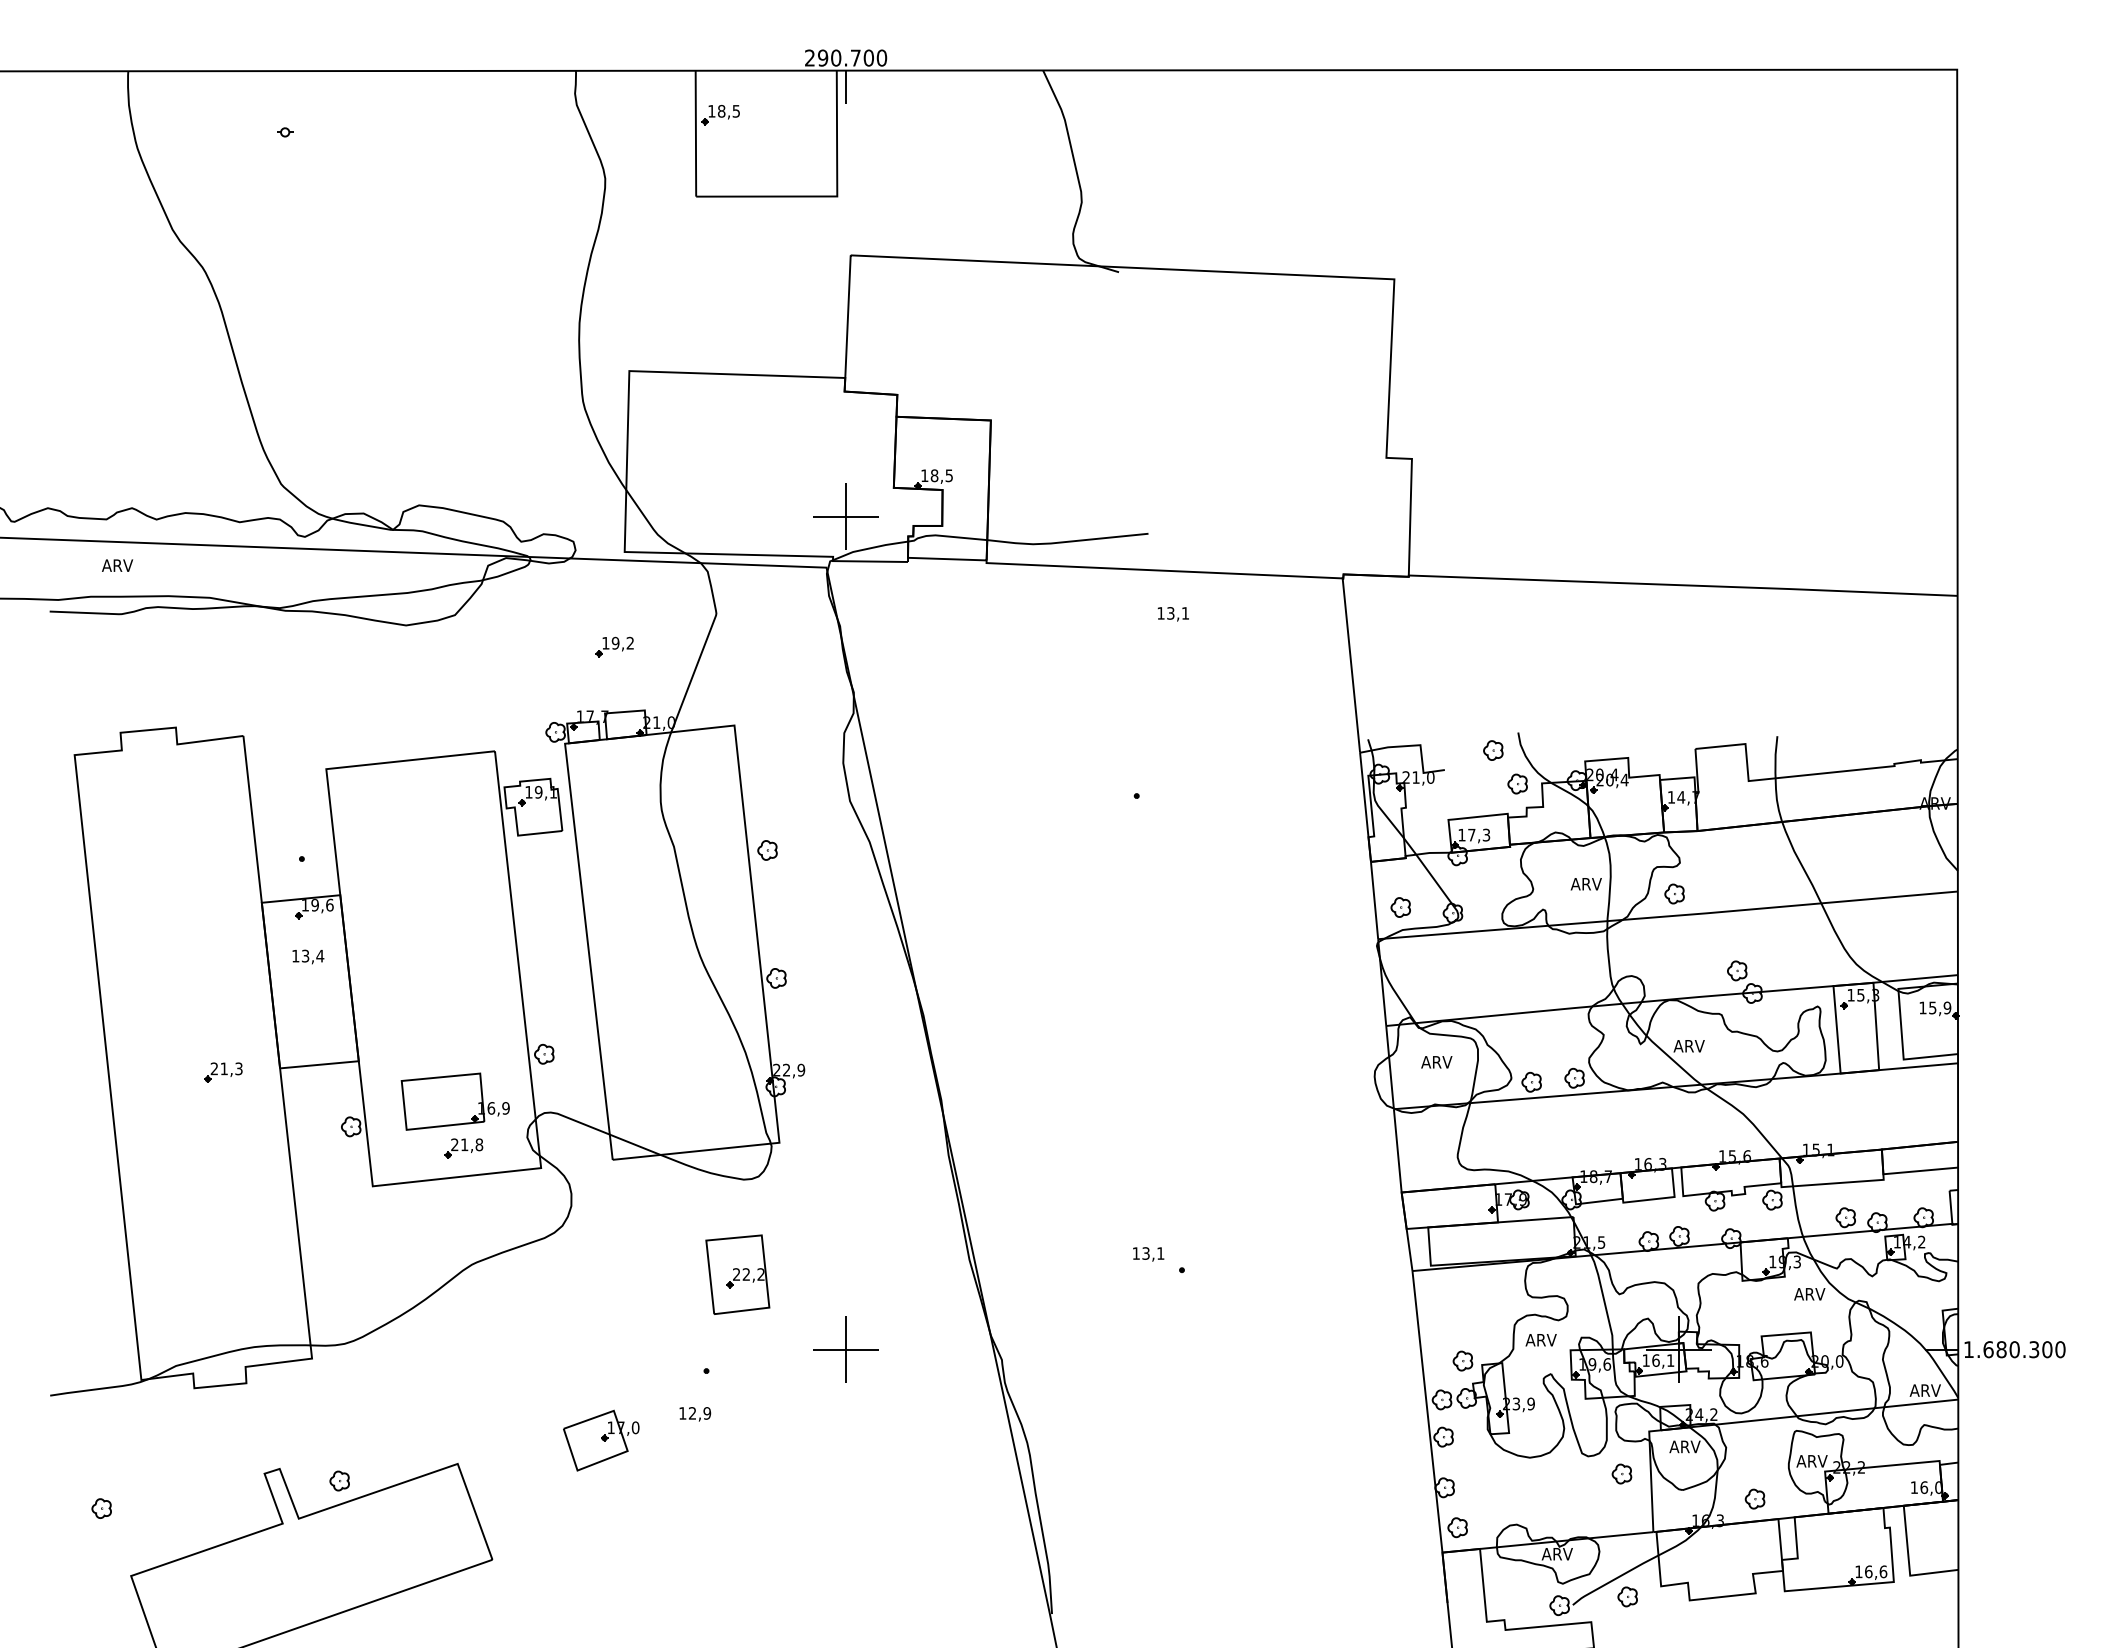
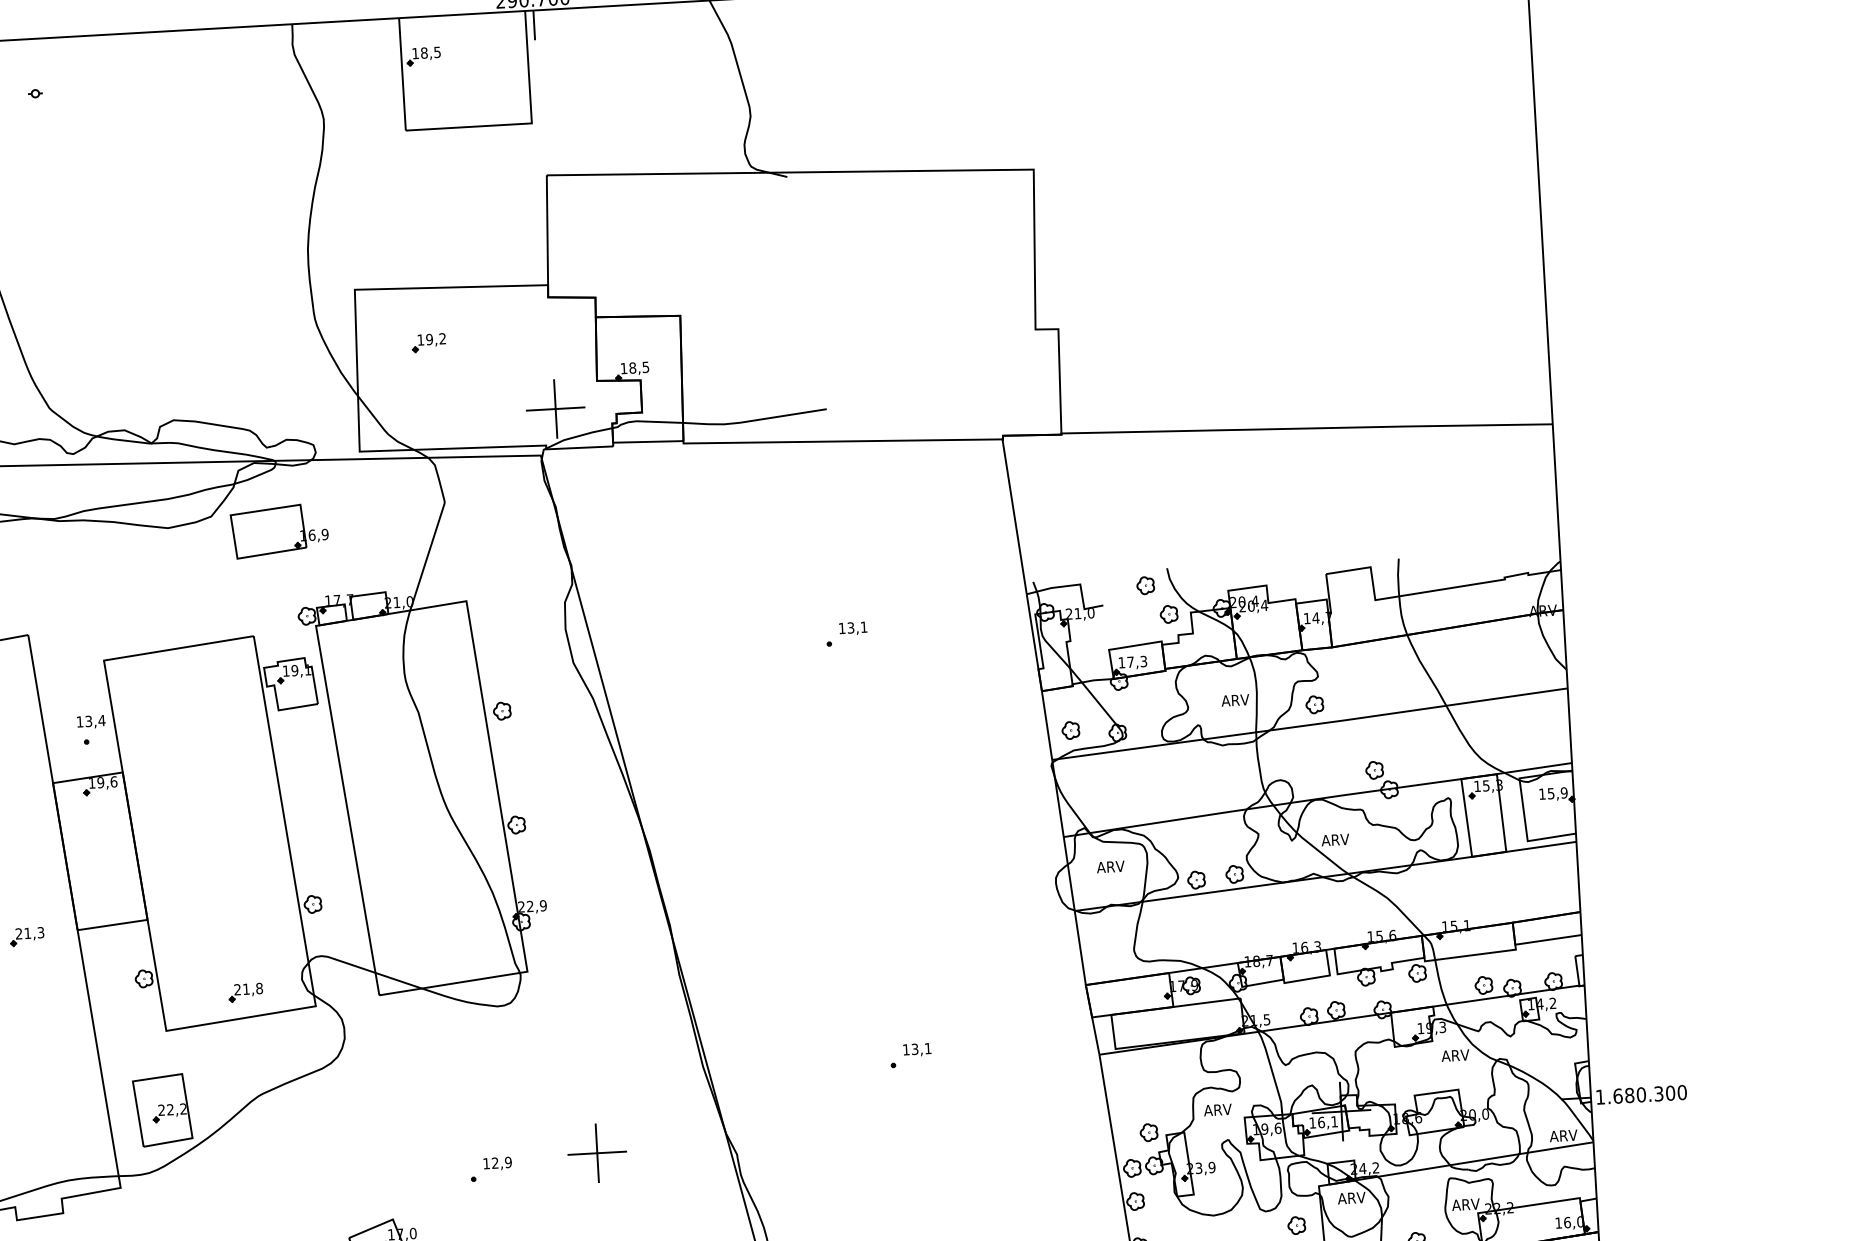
text: (1172, 614) -> (852, 628), moved
part: (614, 646) -> (428, 342), moved
text: (308, 956) -> (91, 721), moved
part: (454, 1101) -> (278, 531), moved
text: (1148, 1254) -> (917, 1050), moved
part: (737, 1274) -> (162, 1110), moved
text: (695, 1414) -> (497, 1164), moved

